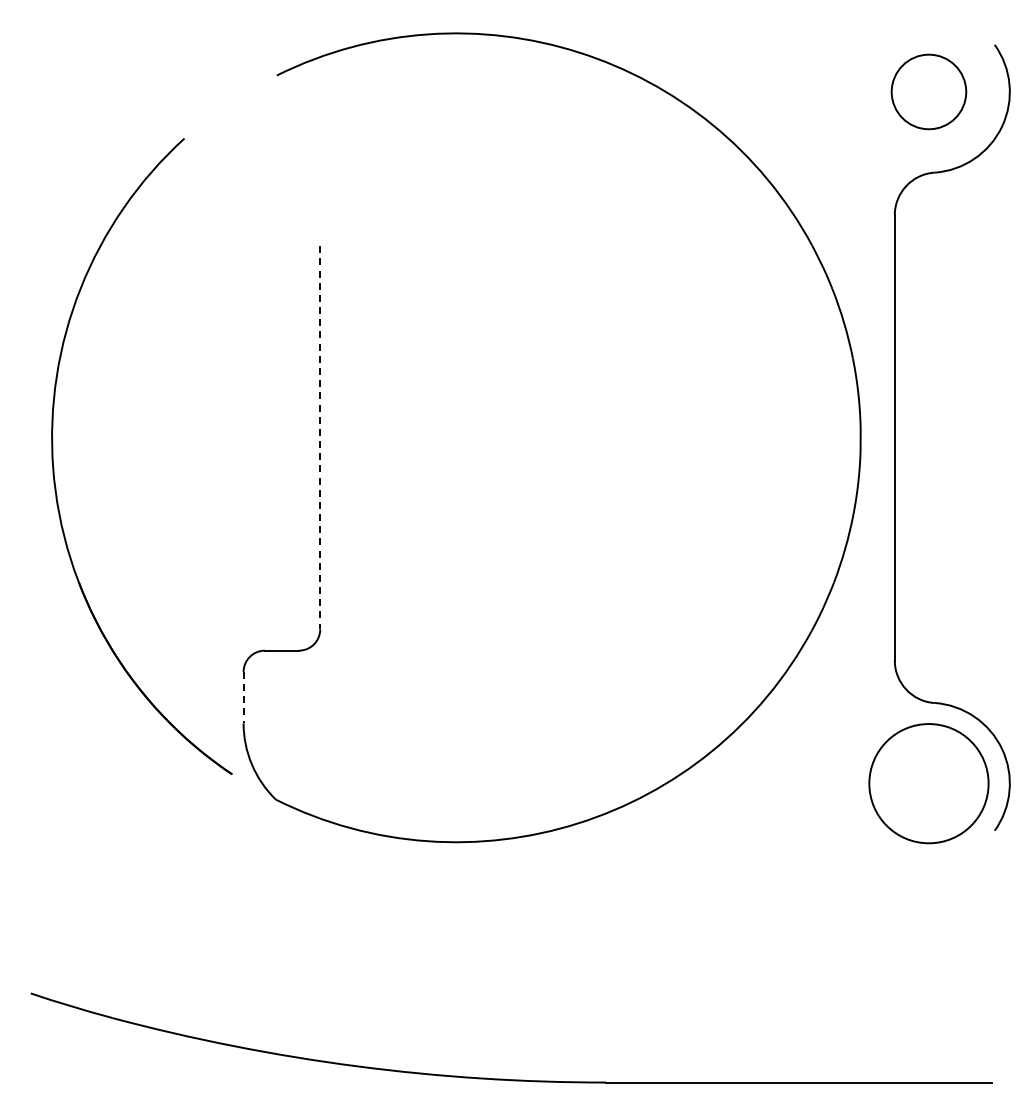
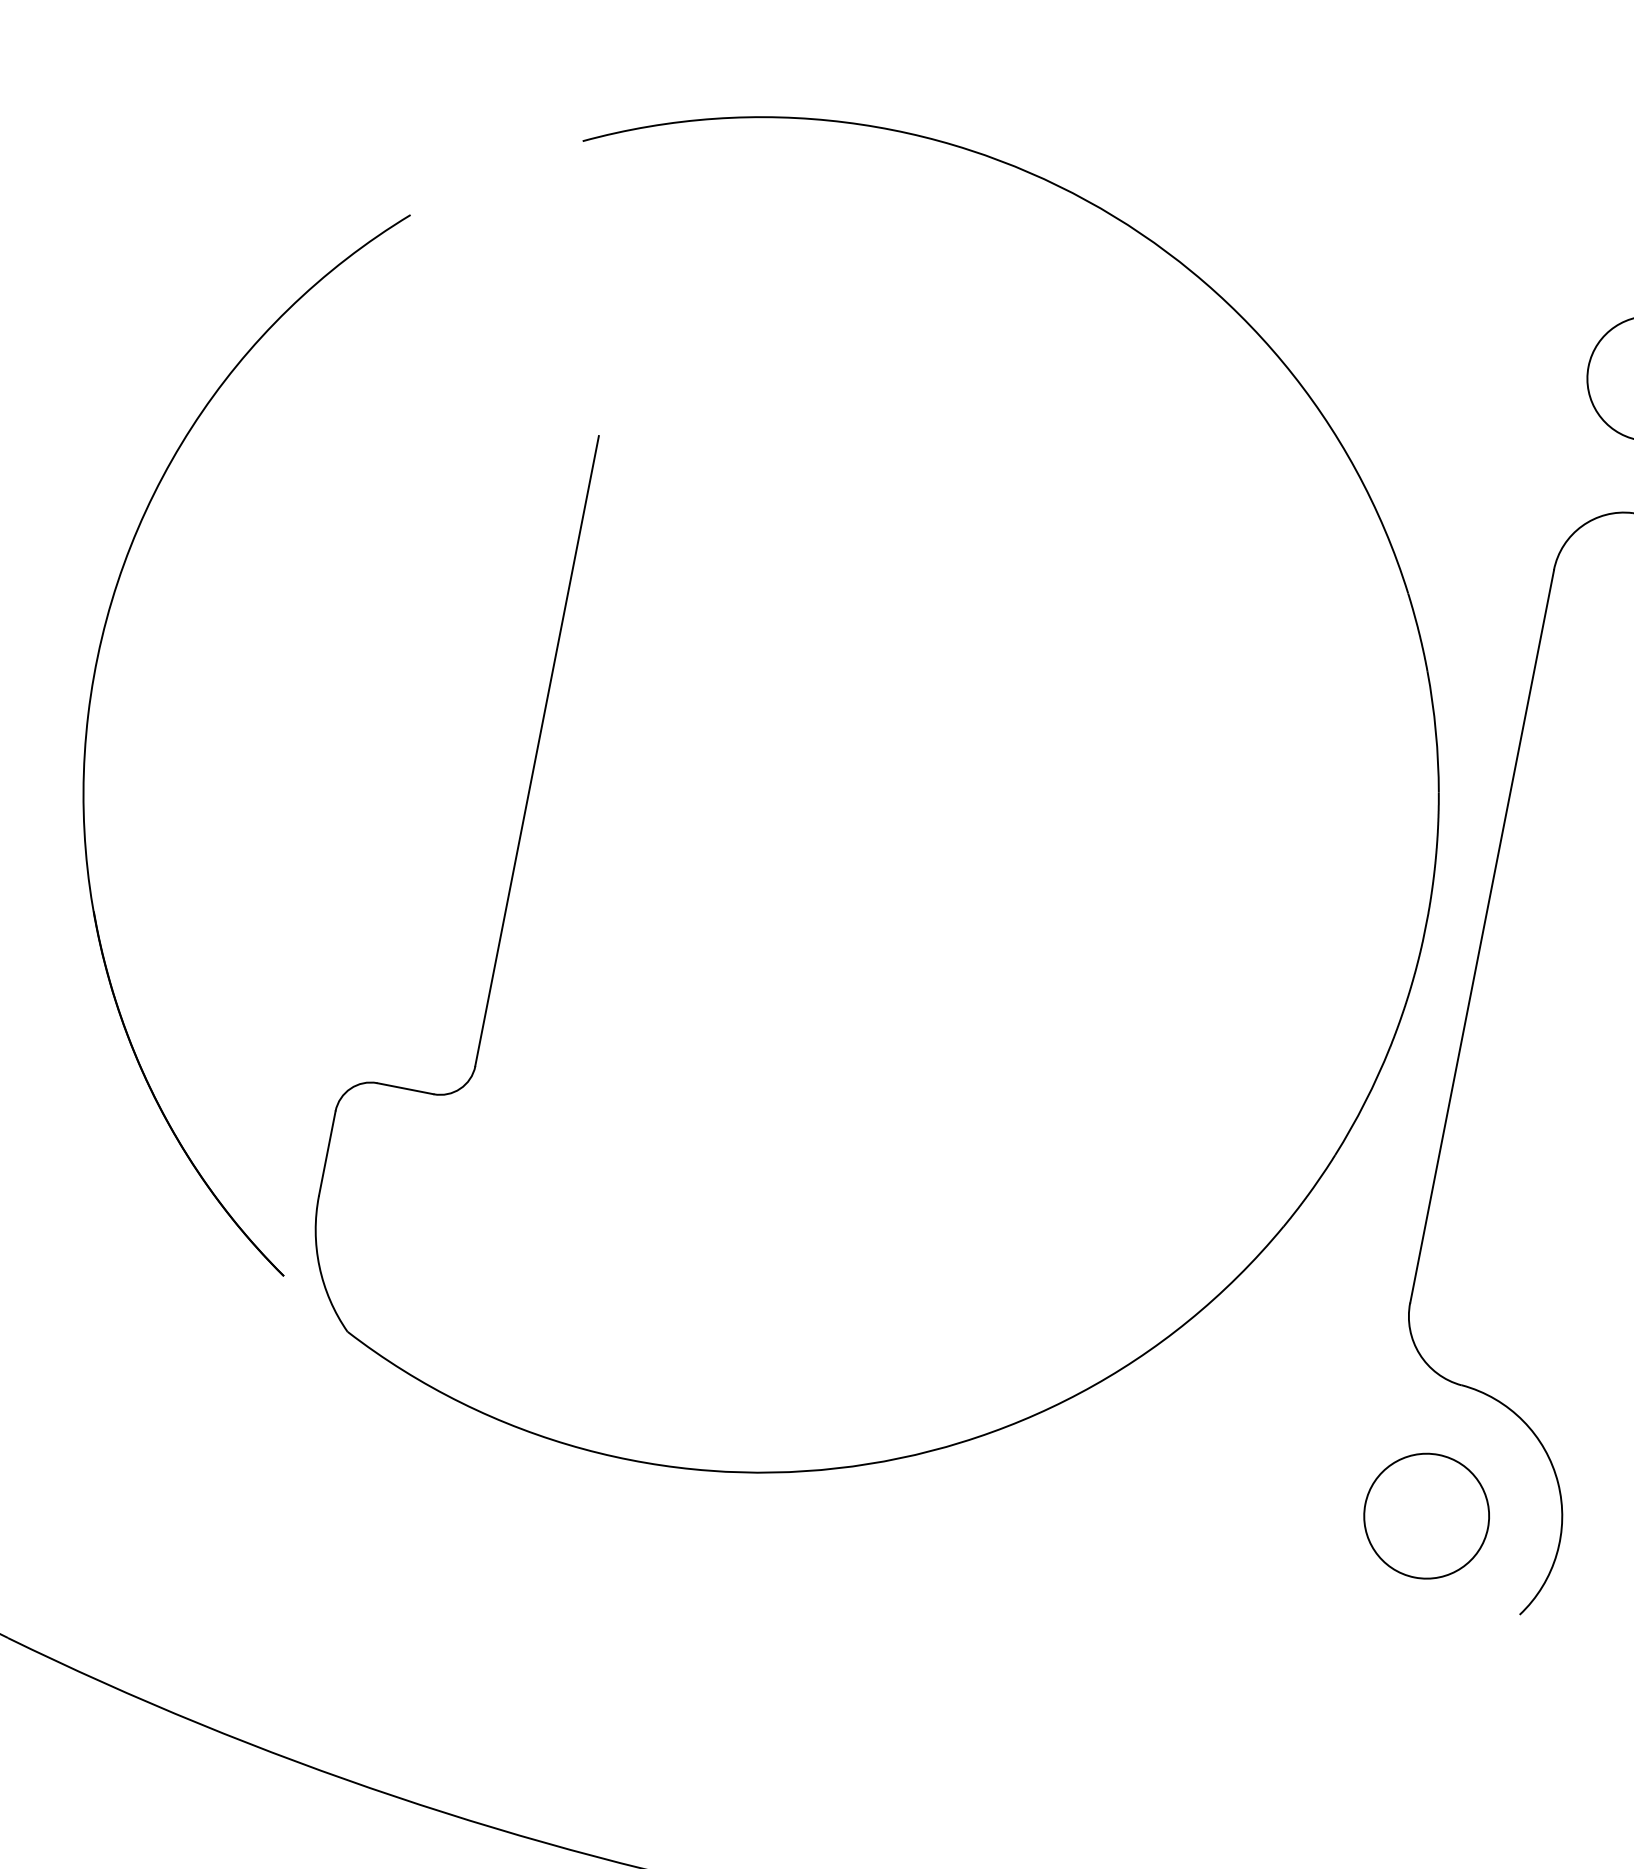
line: (320, 437) -> (537, 750), dashed -> solid
line: (243, 697) -> (327, 1153), dashed -> solid
circle: (928, 783) -> (1425, 1515), size x0.62

